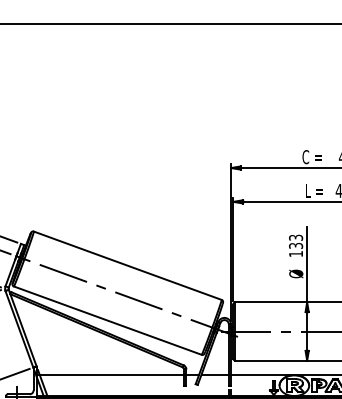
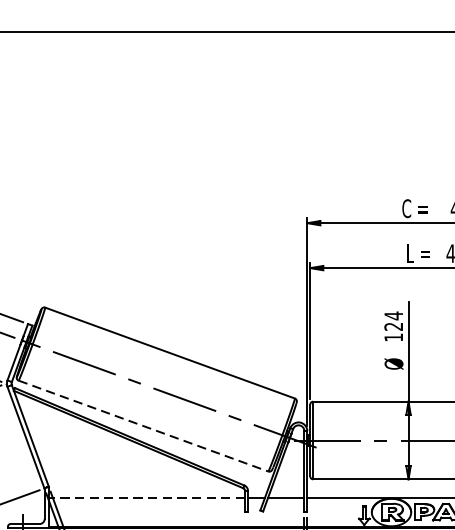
text: (296, 241) -> (394, 320), 133 -> 124
line: (107, 320) -> (143, 425), solid -> dashed
line: (110, 374) -> (147, 497), solid -> dashed

